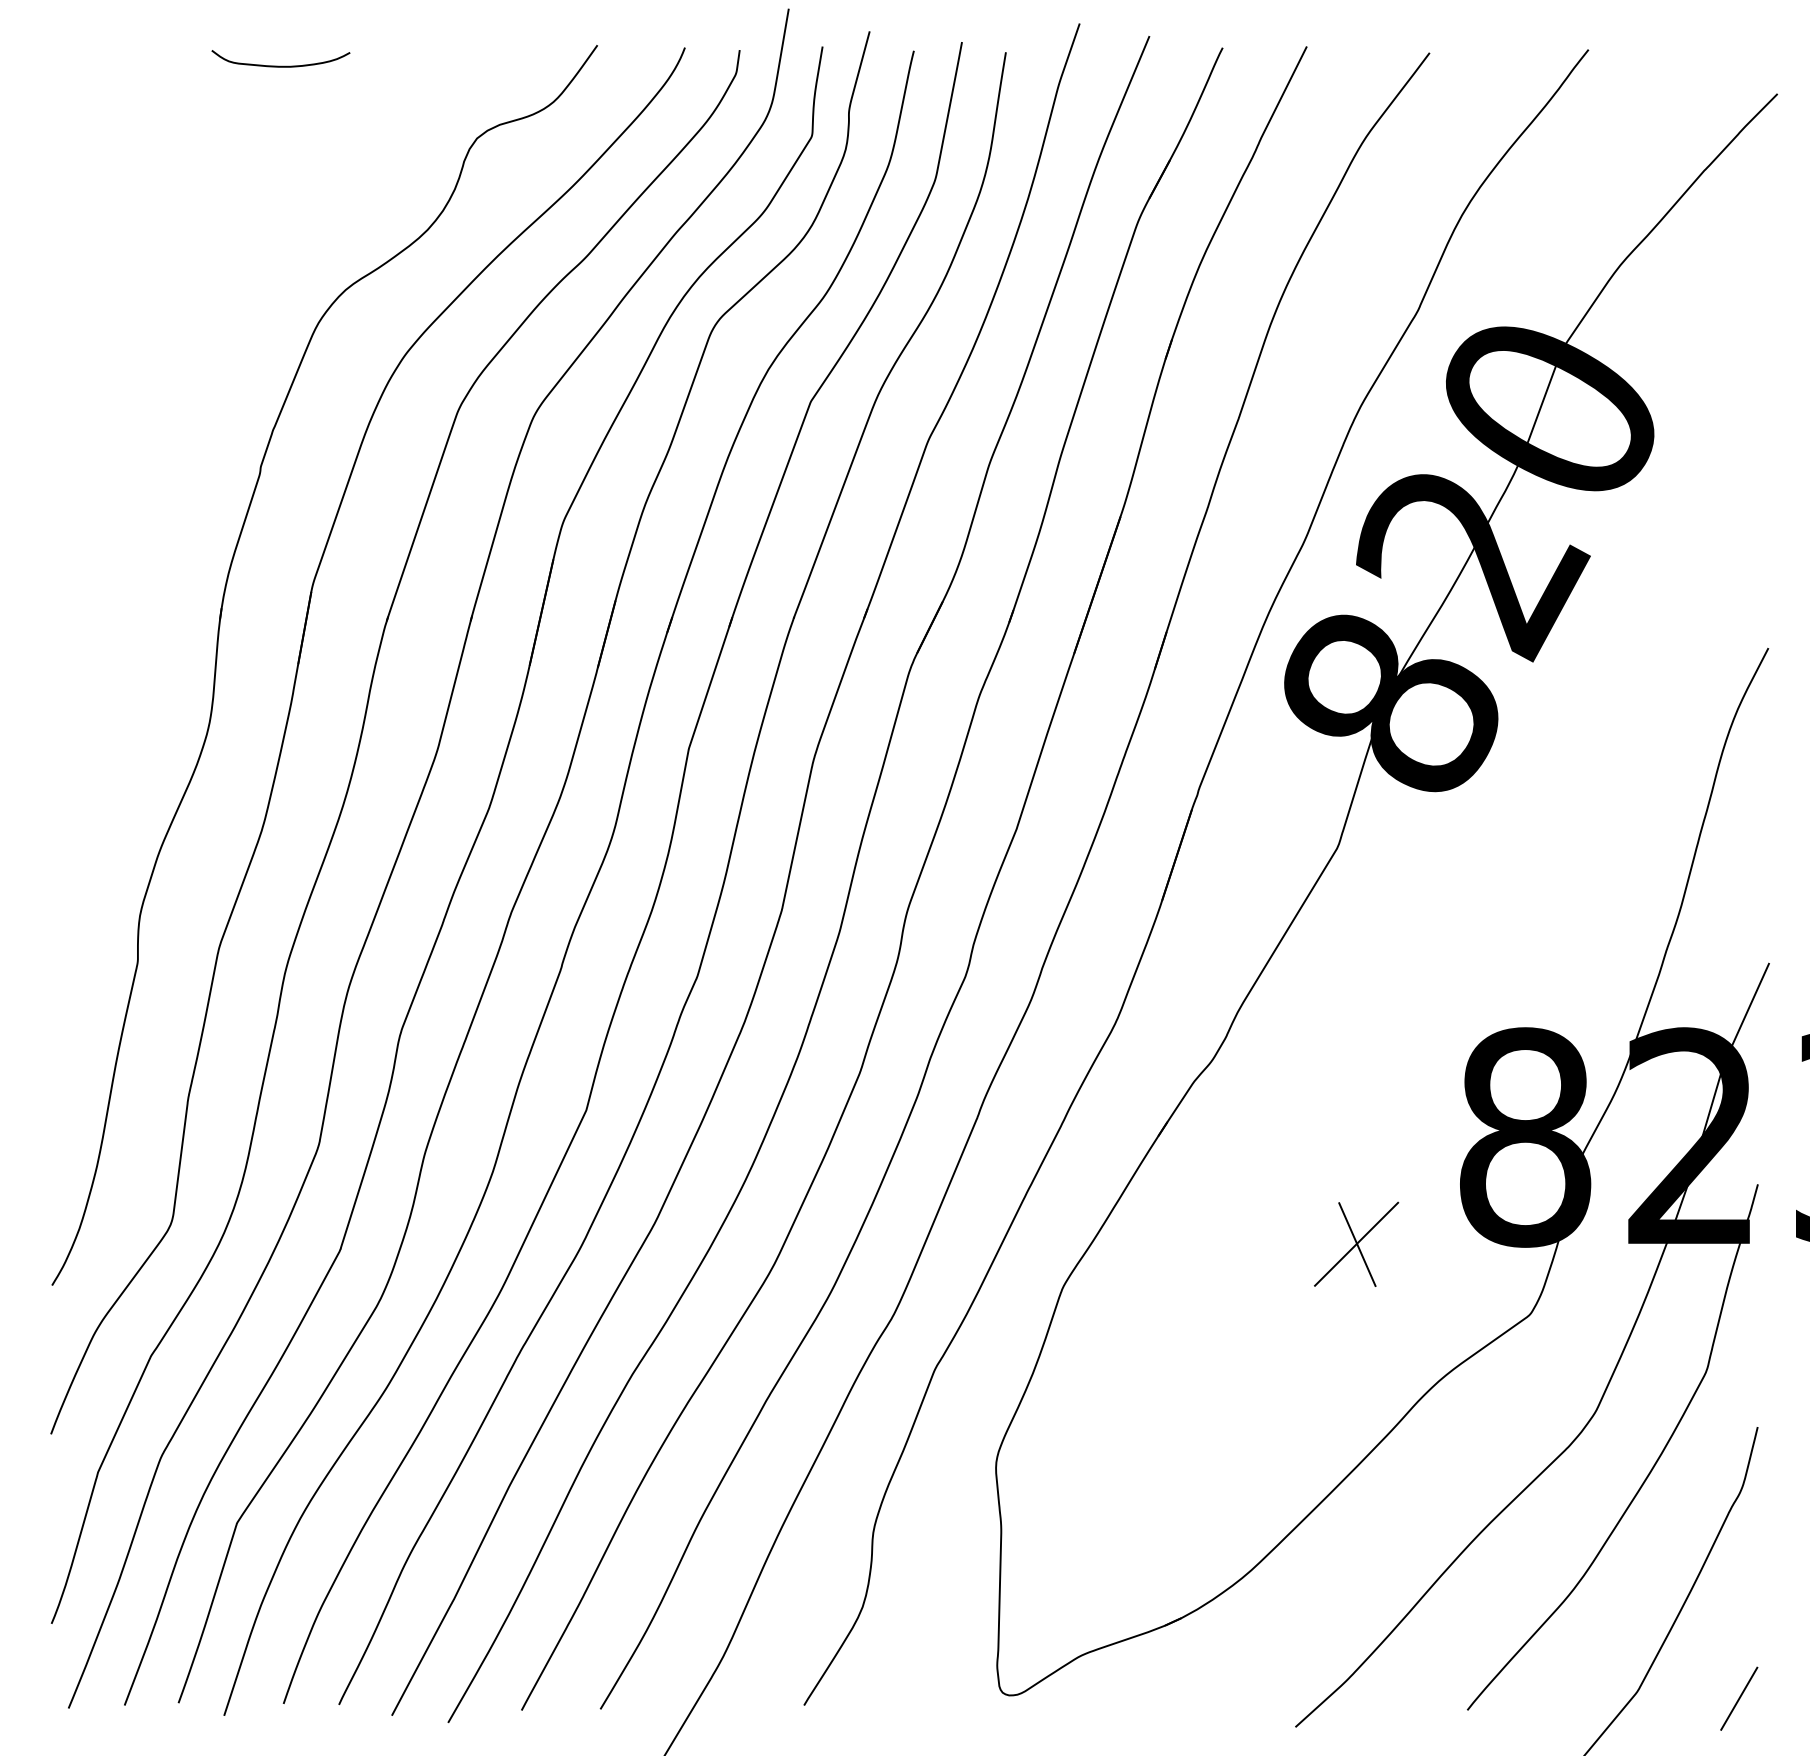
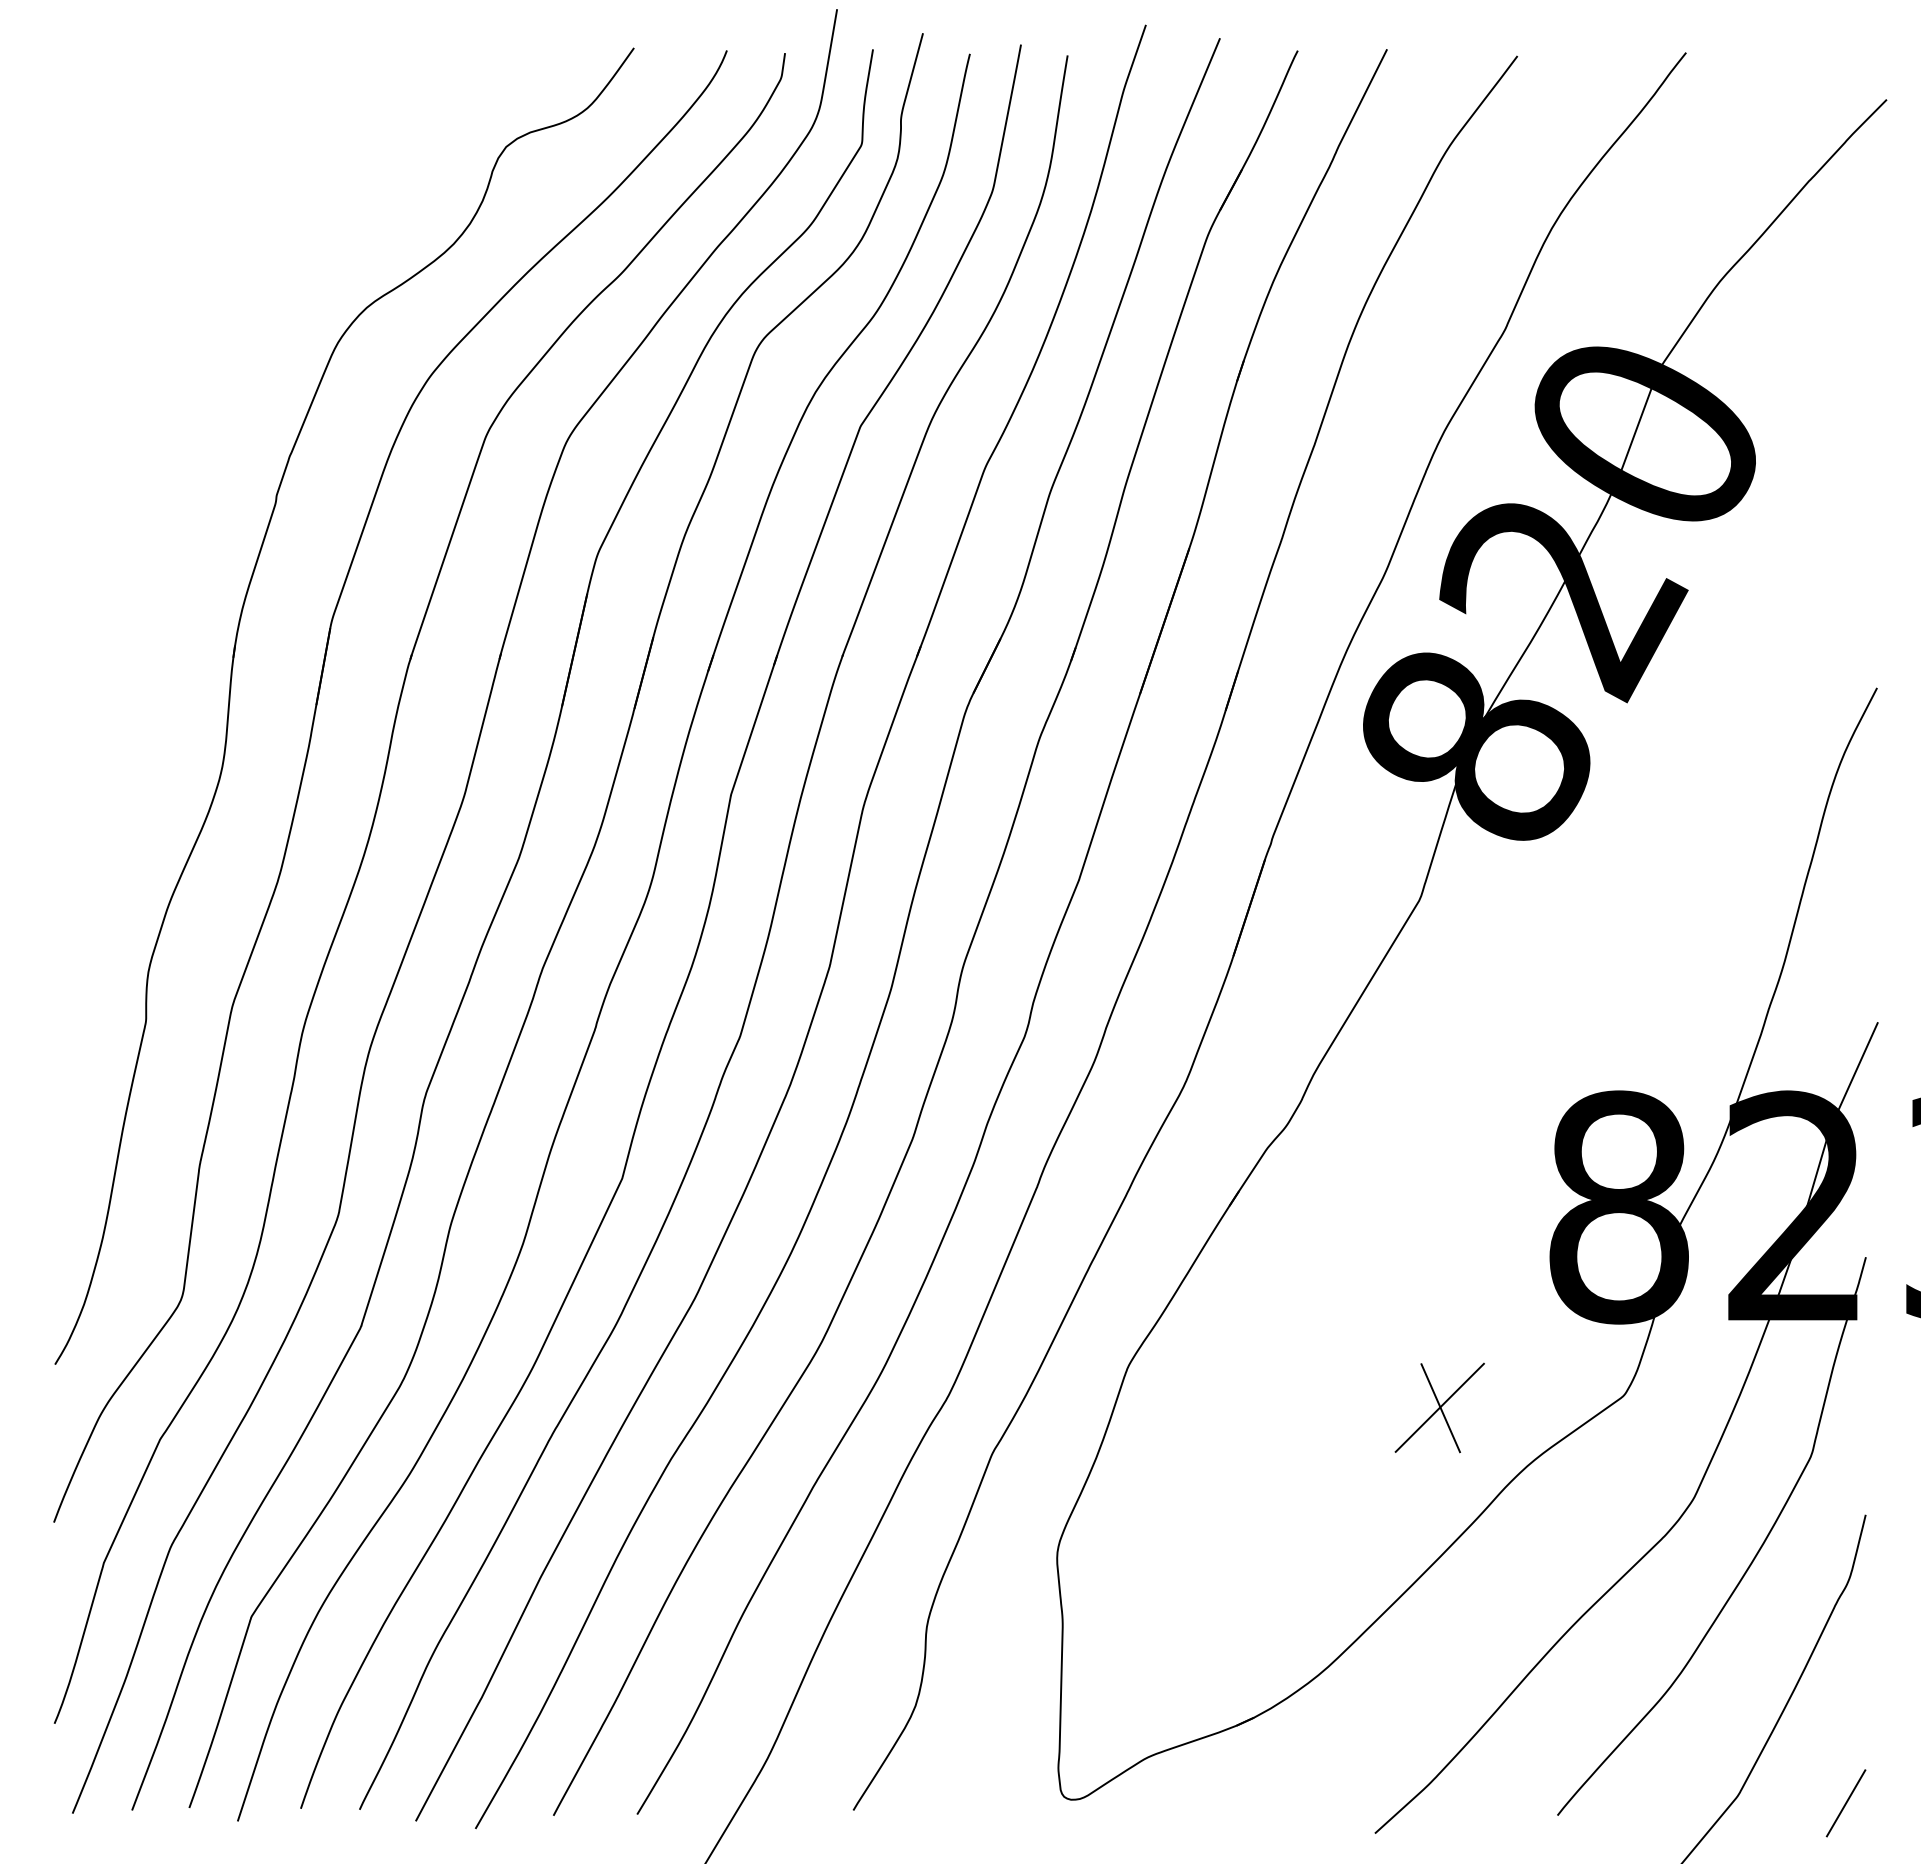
curve: (278, 65) -> (295, 69), removed
part: (1356, 1243) -> (1439, 1407), moved

